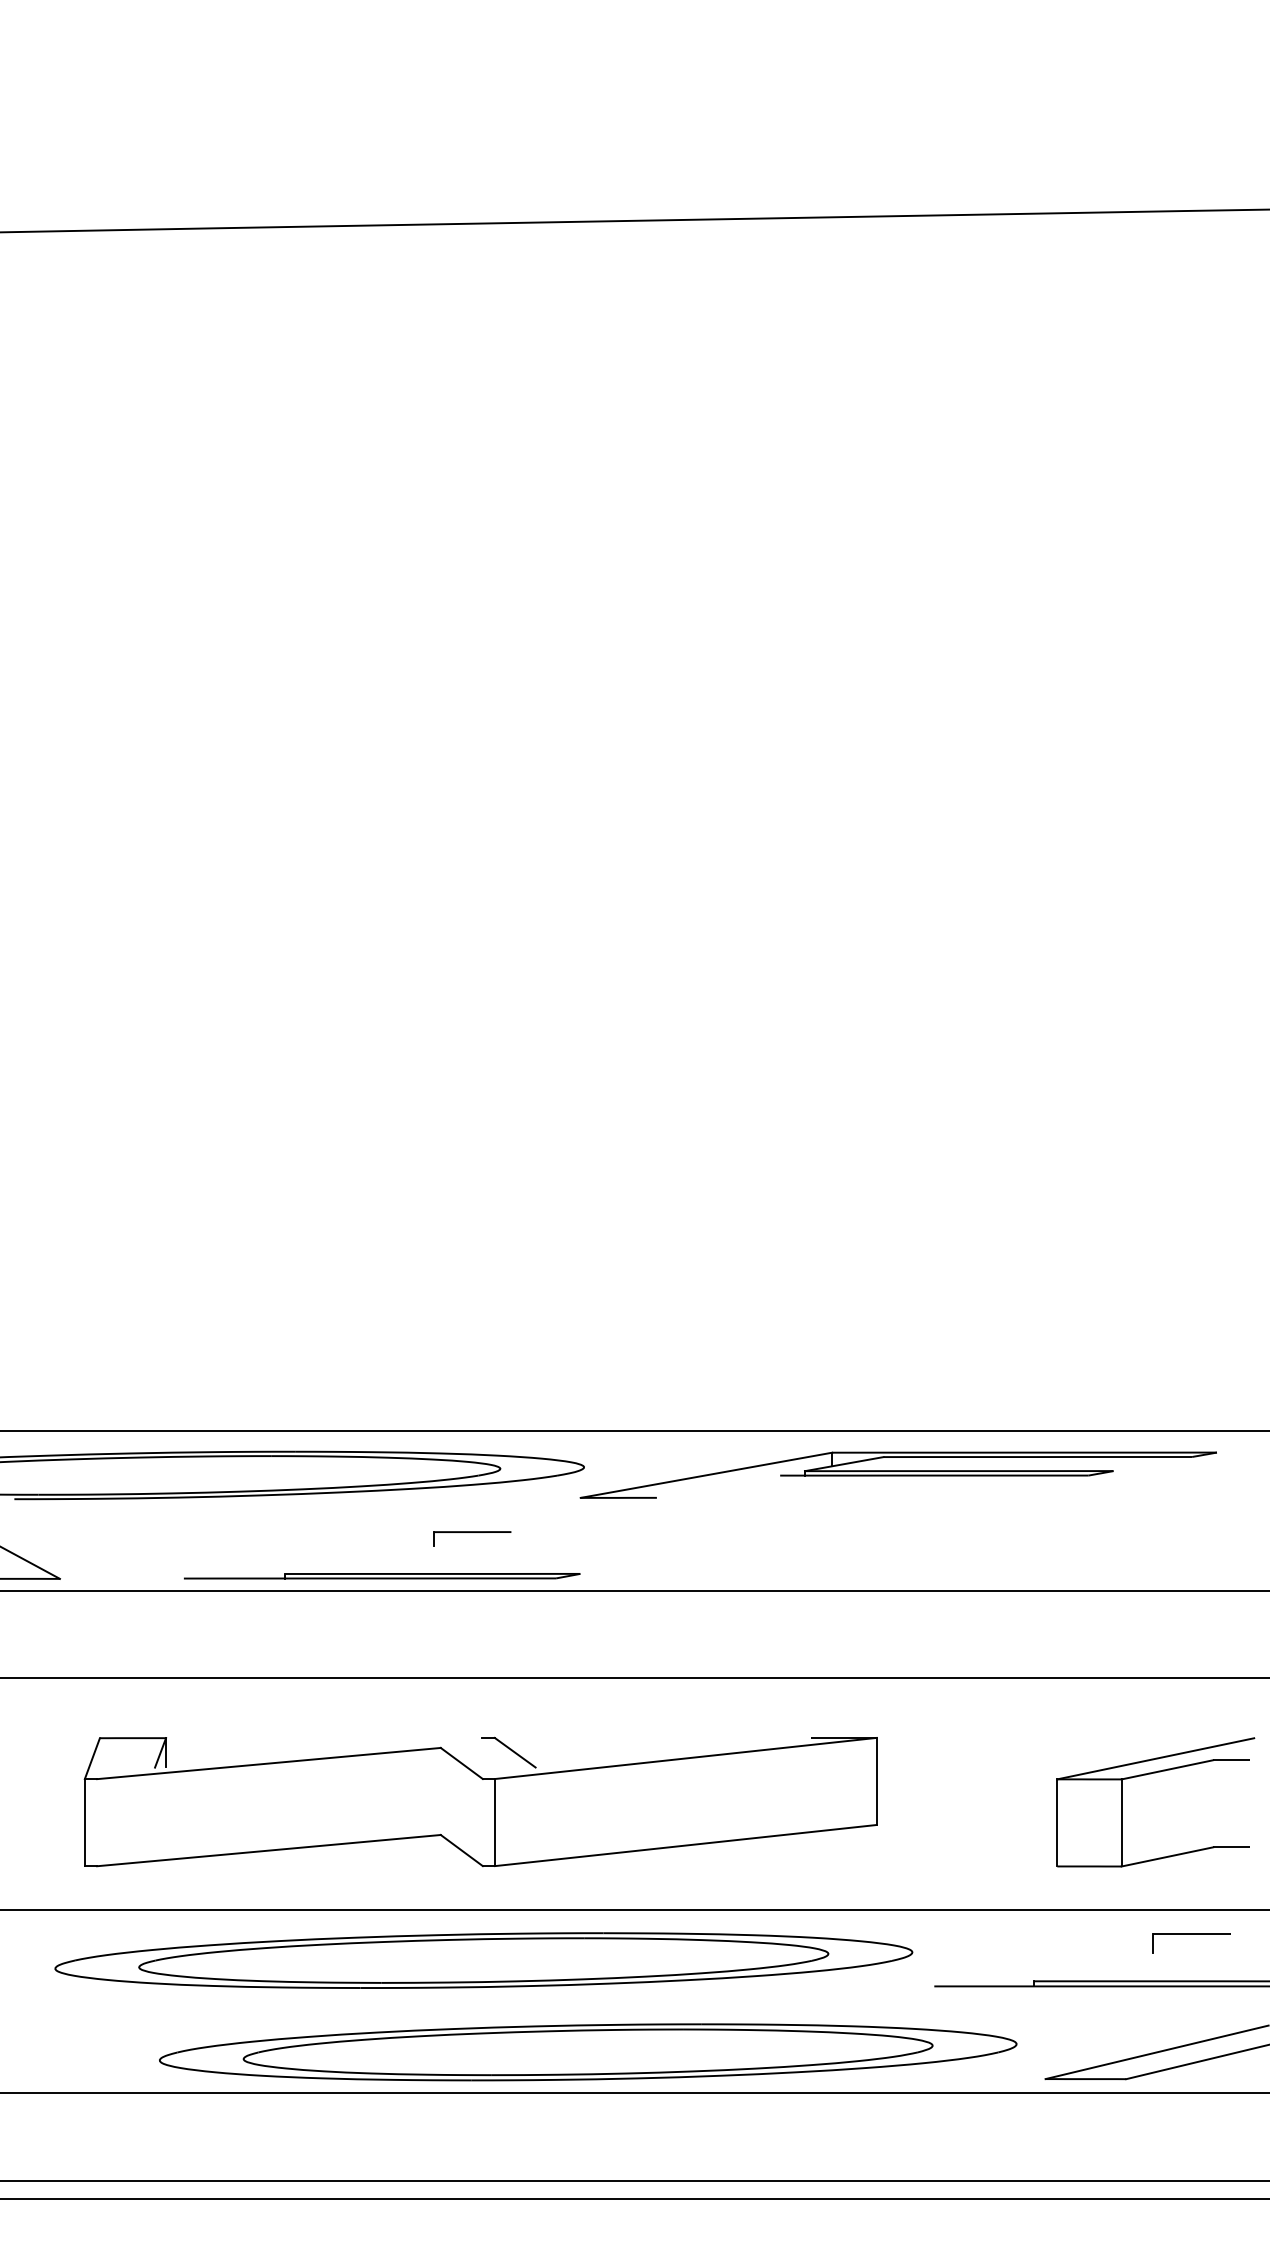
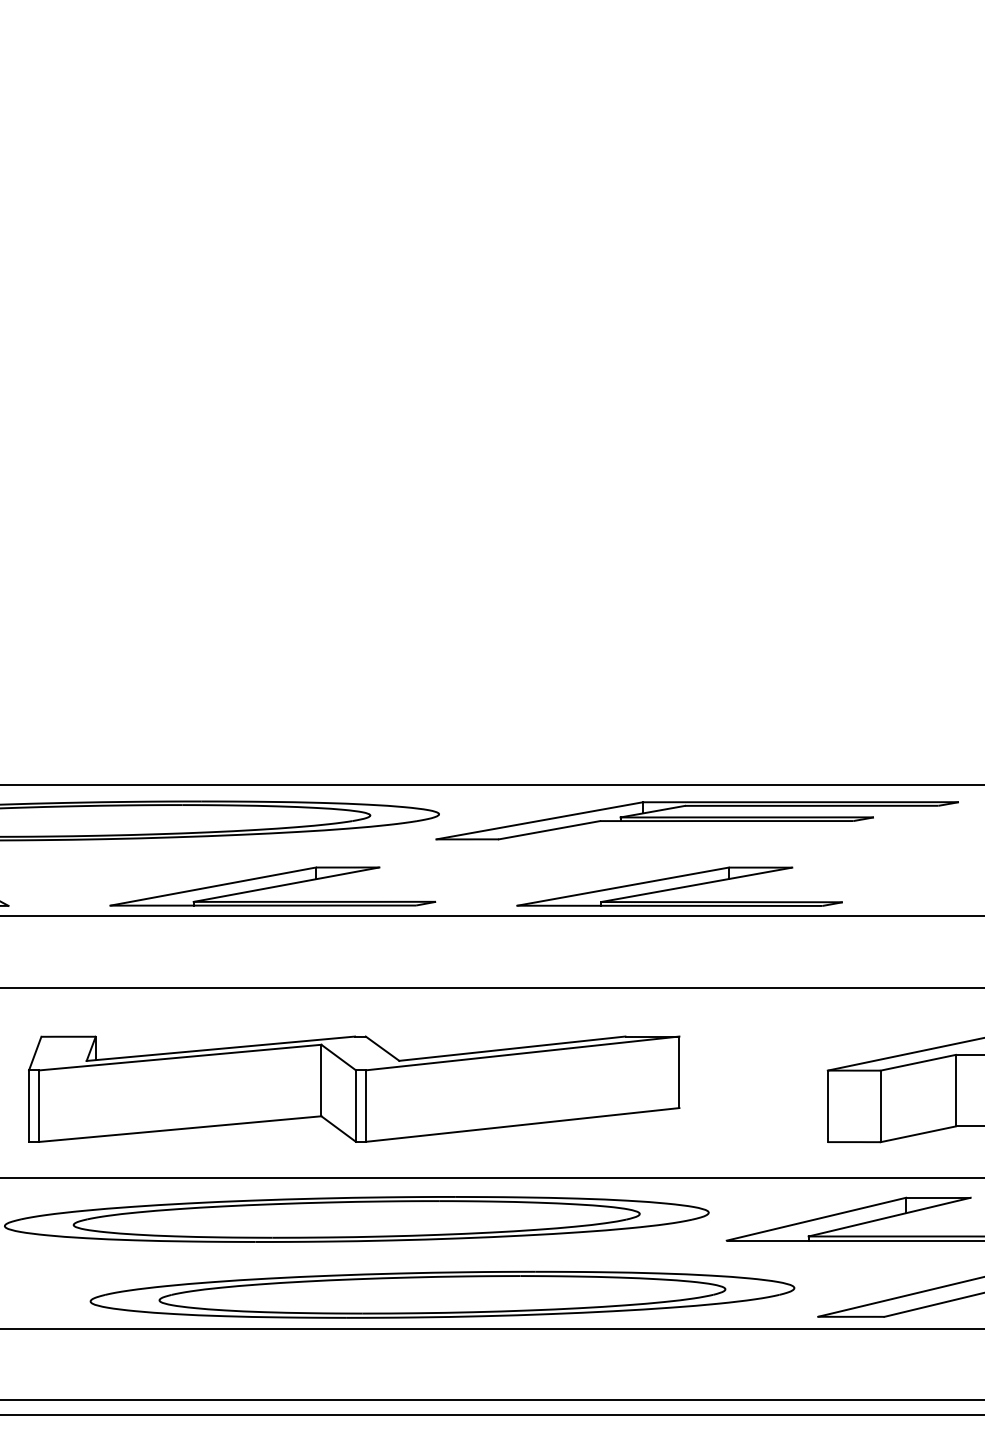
line: (718, 1486) -> (549, 830), added
line: (398, 1552) -> (286, 884), added
line: (308, 1555) -> (212, 886), added
part: (876, 1555) -> (679, 886), added
line: (318, 1752) -> (220, 1048), added
line: (672, 1752) -> (511, 1048), added
line: (440, 1790) -> (321, 1079), added
line: (1213, 1803) -> (956, 1090), added
line: (97, 1822) -> (39, 1106), added
line: (482, 1822) -> (355, 1106), added
line: (1132, 1957) -> (889, 1216), added
line: (1043, 1960) -> (816, 1219), added

